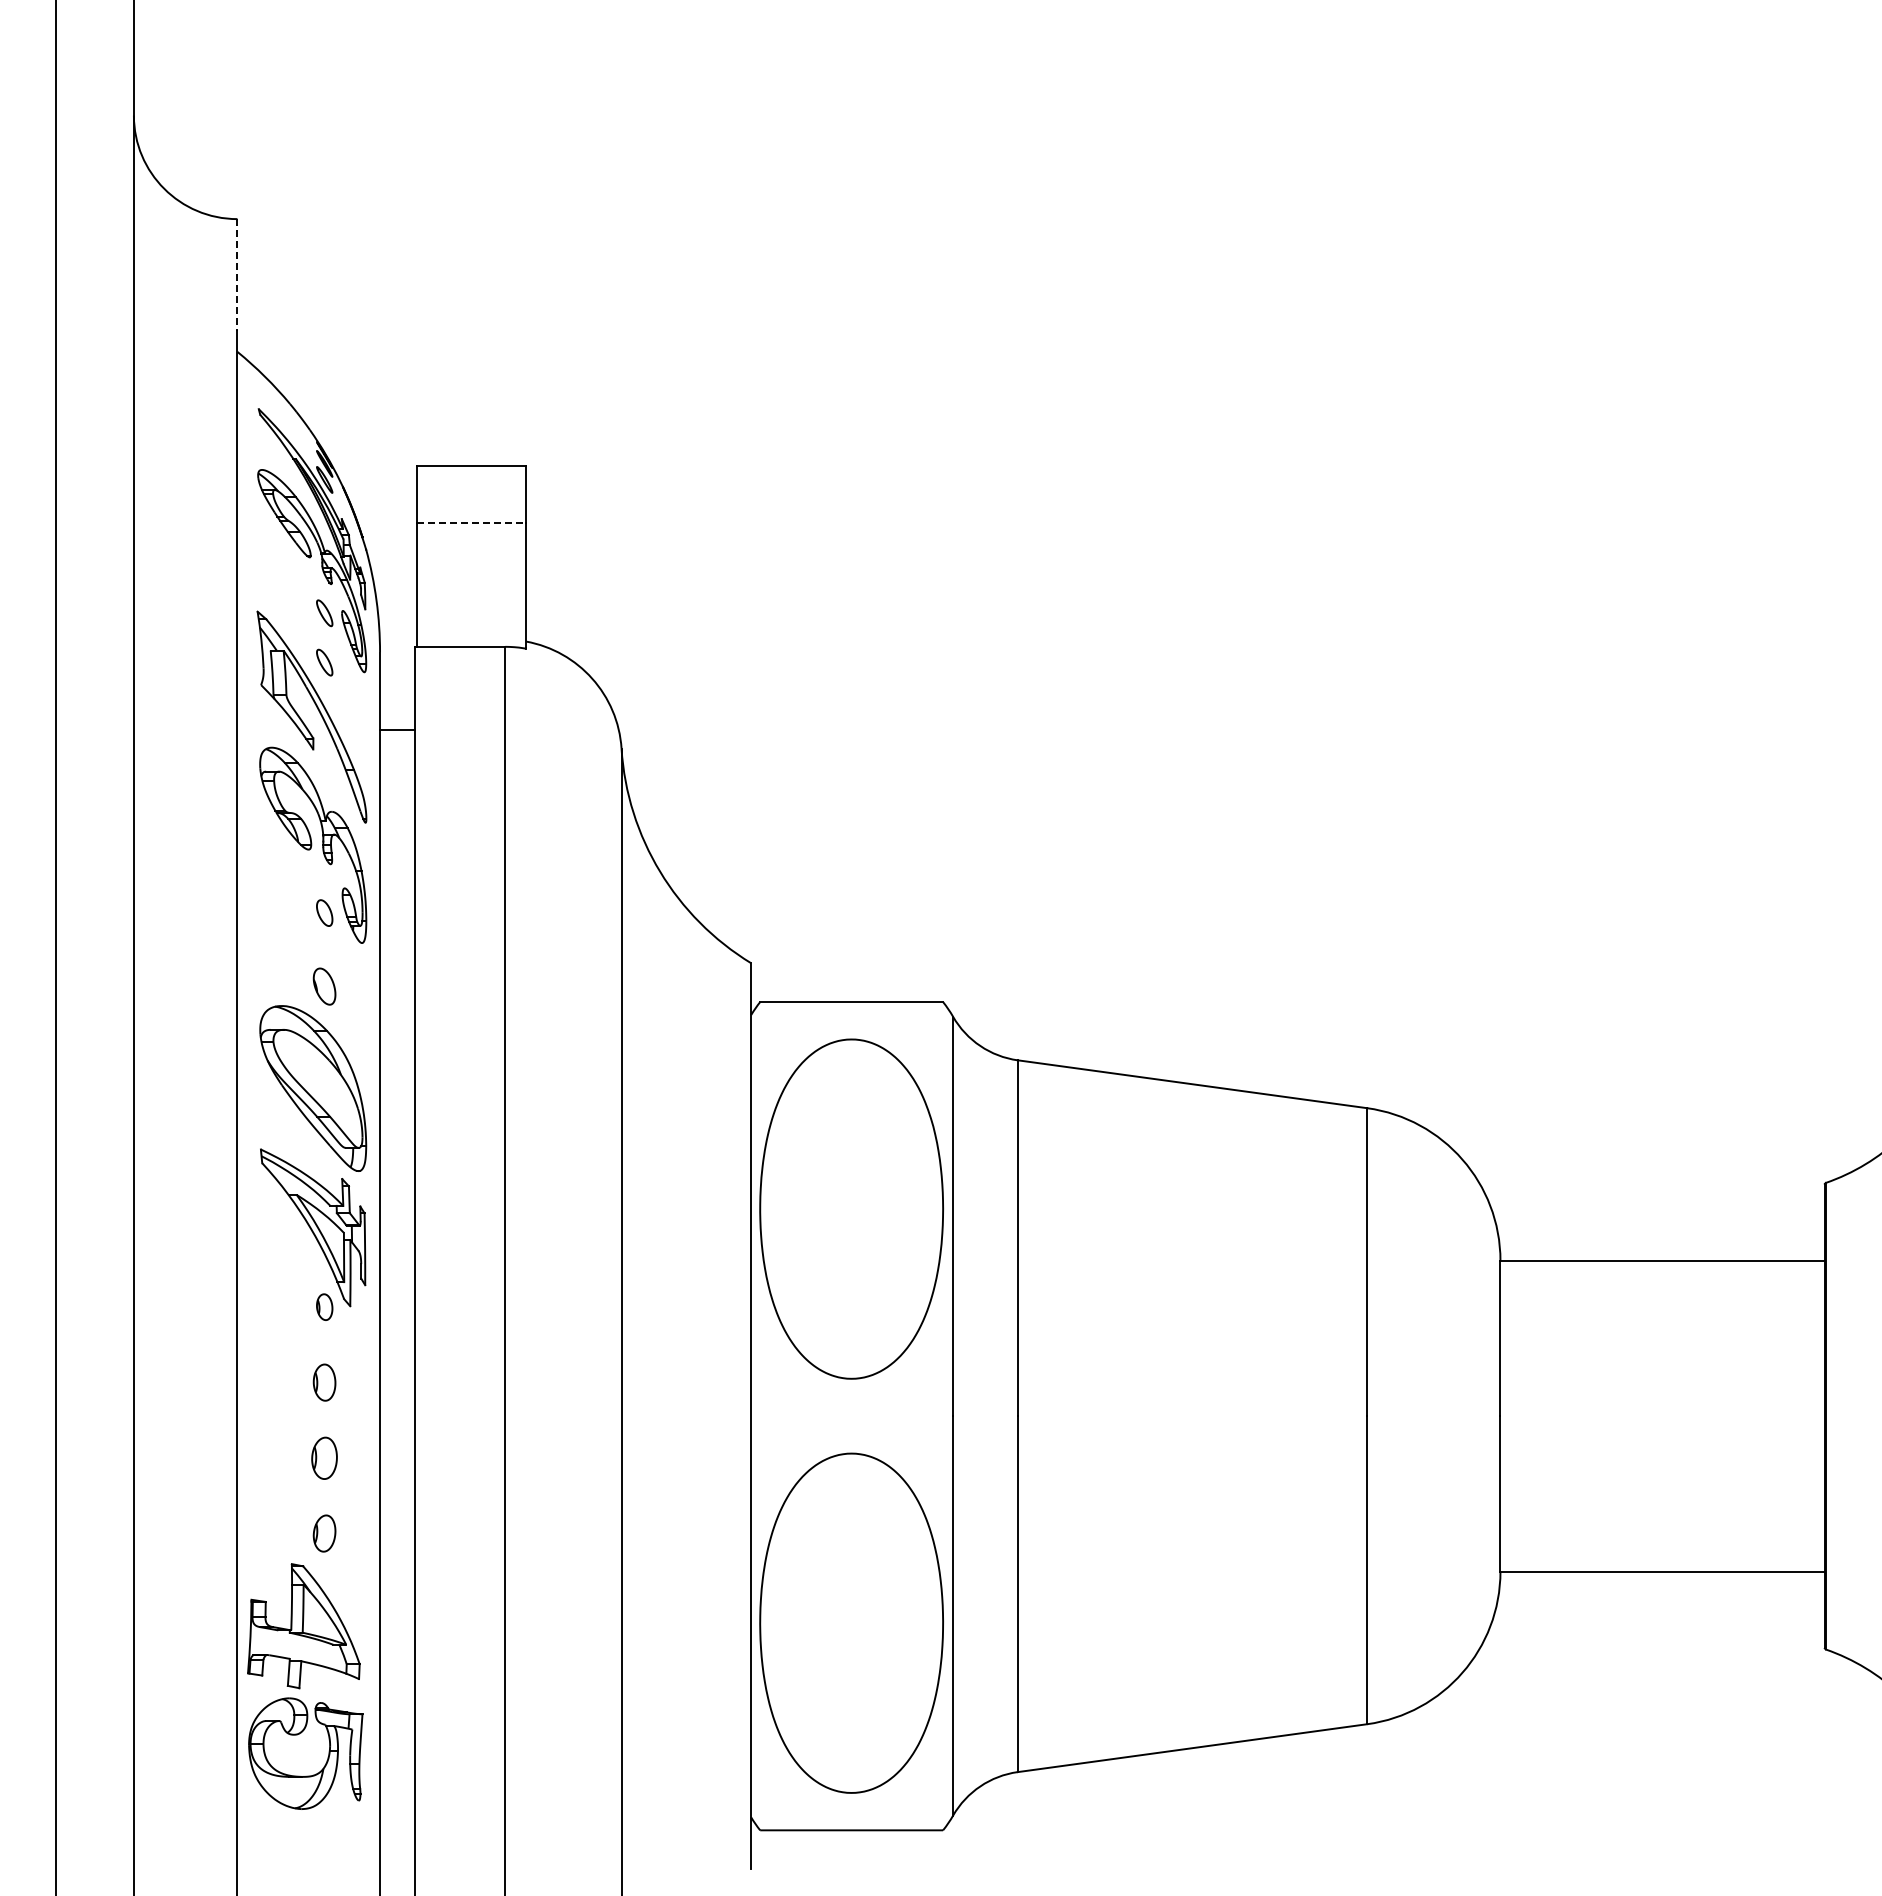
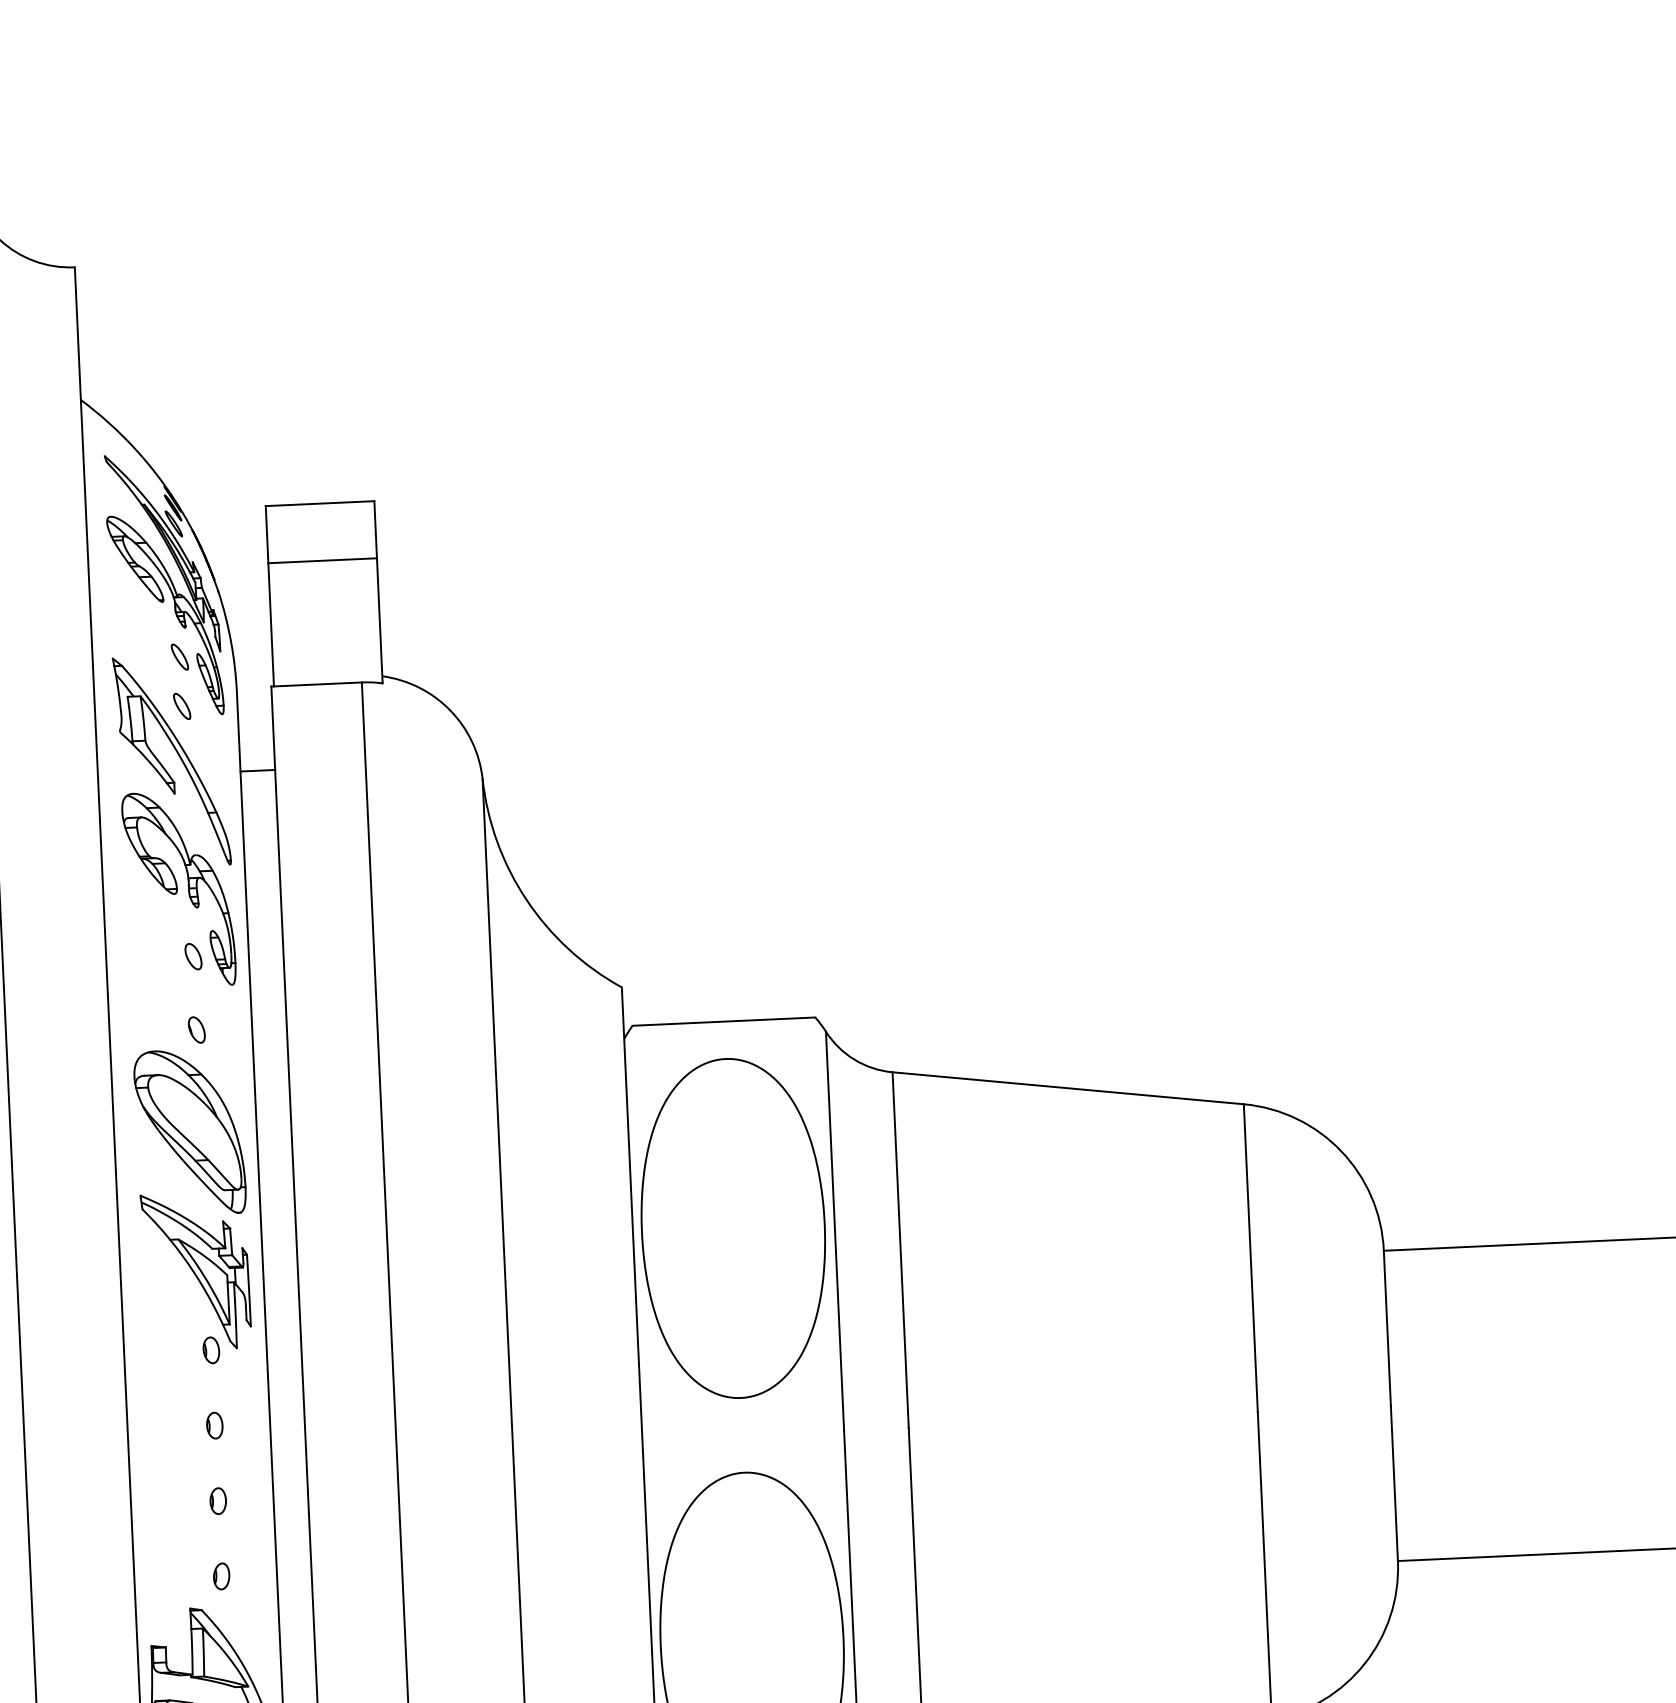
line: (237, 275) -> (77, 323), dashed -> solid
line: (472, 523) -> (323, 560), dashed -> solid
part: (324, 986) -> (196, 1029), size x0.71
part: (324, 1382) -> (214, 1425), size x0.71
part: (324, 1457) -> (218, 1500), size x0.62
part: (324, 1533) -> (221, 1576), size x0.71

